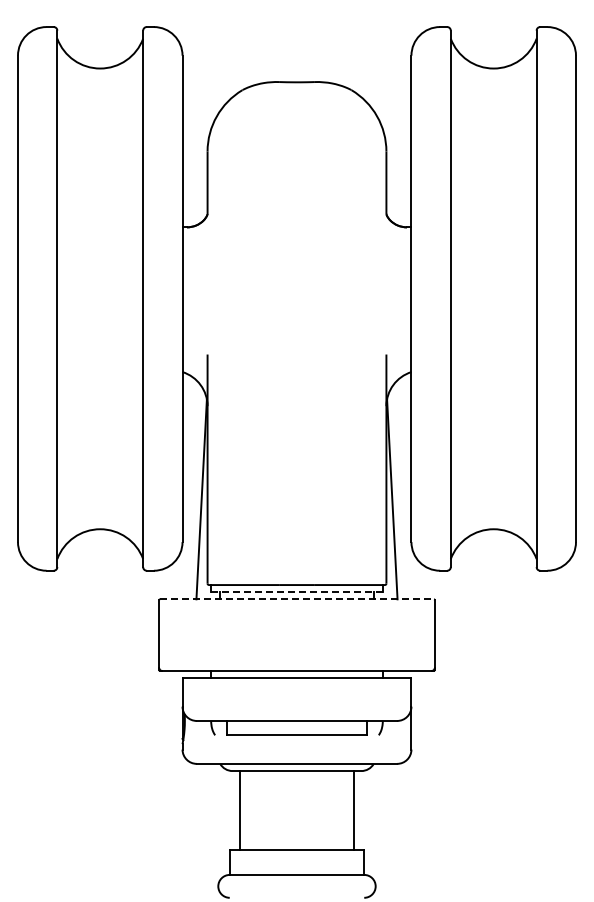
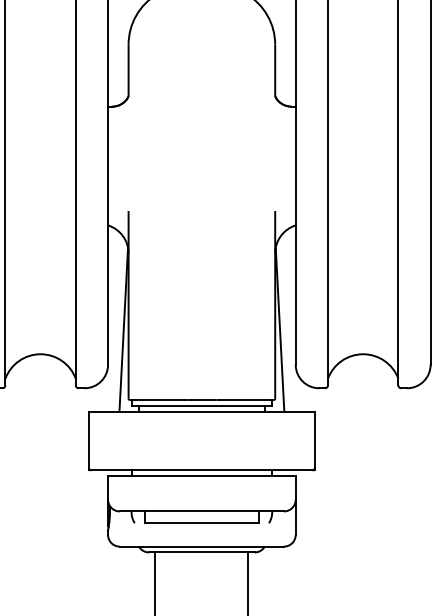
line: (296, 592) -> (201, 406), dashed -> solid
line: (296, 599) -> (201, 411), dashed -> solid

